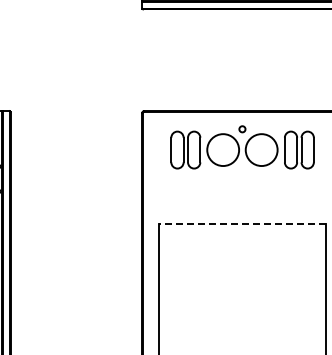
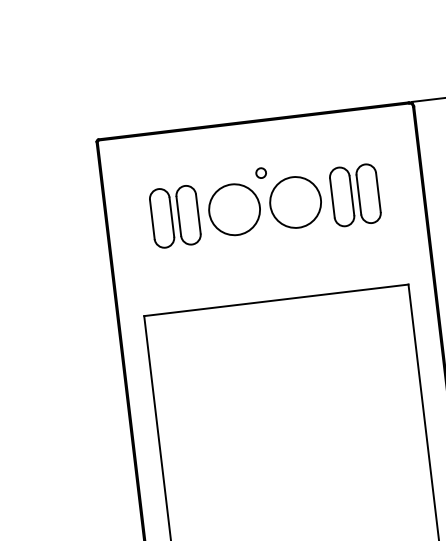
part: (242, 147) -> (264, 201), moved
line: (241, 224) -> (274, 300), dashed -> solid

